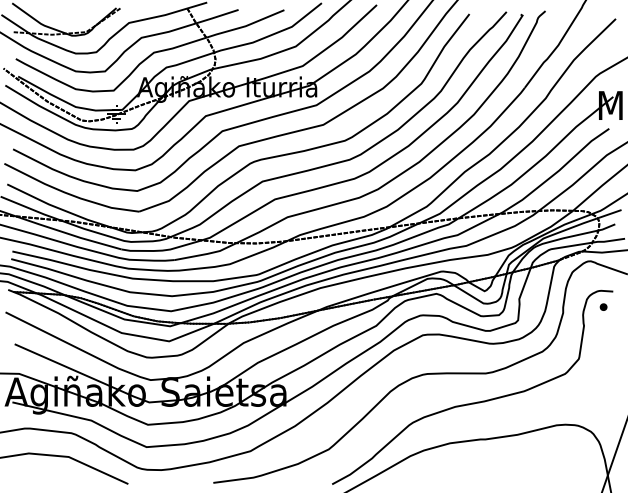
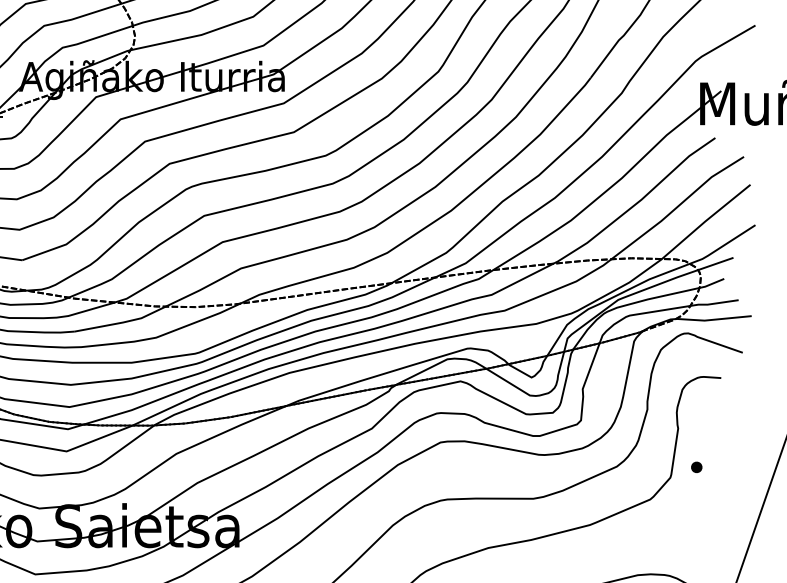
part: (603, 306) -> (696, 466), moved

